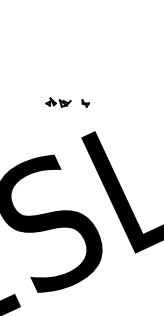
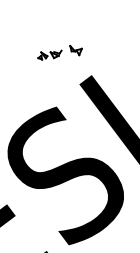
part: (85, 103) -> (76, 50), size x1.67

